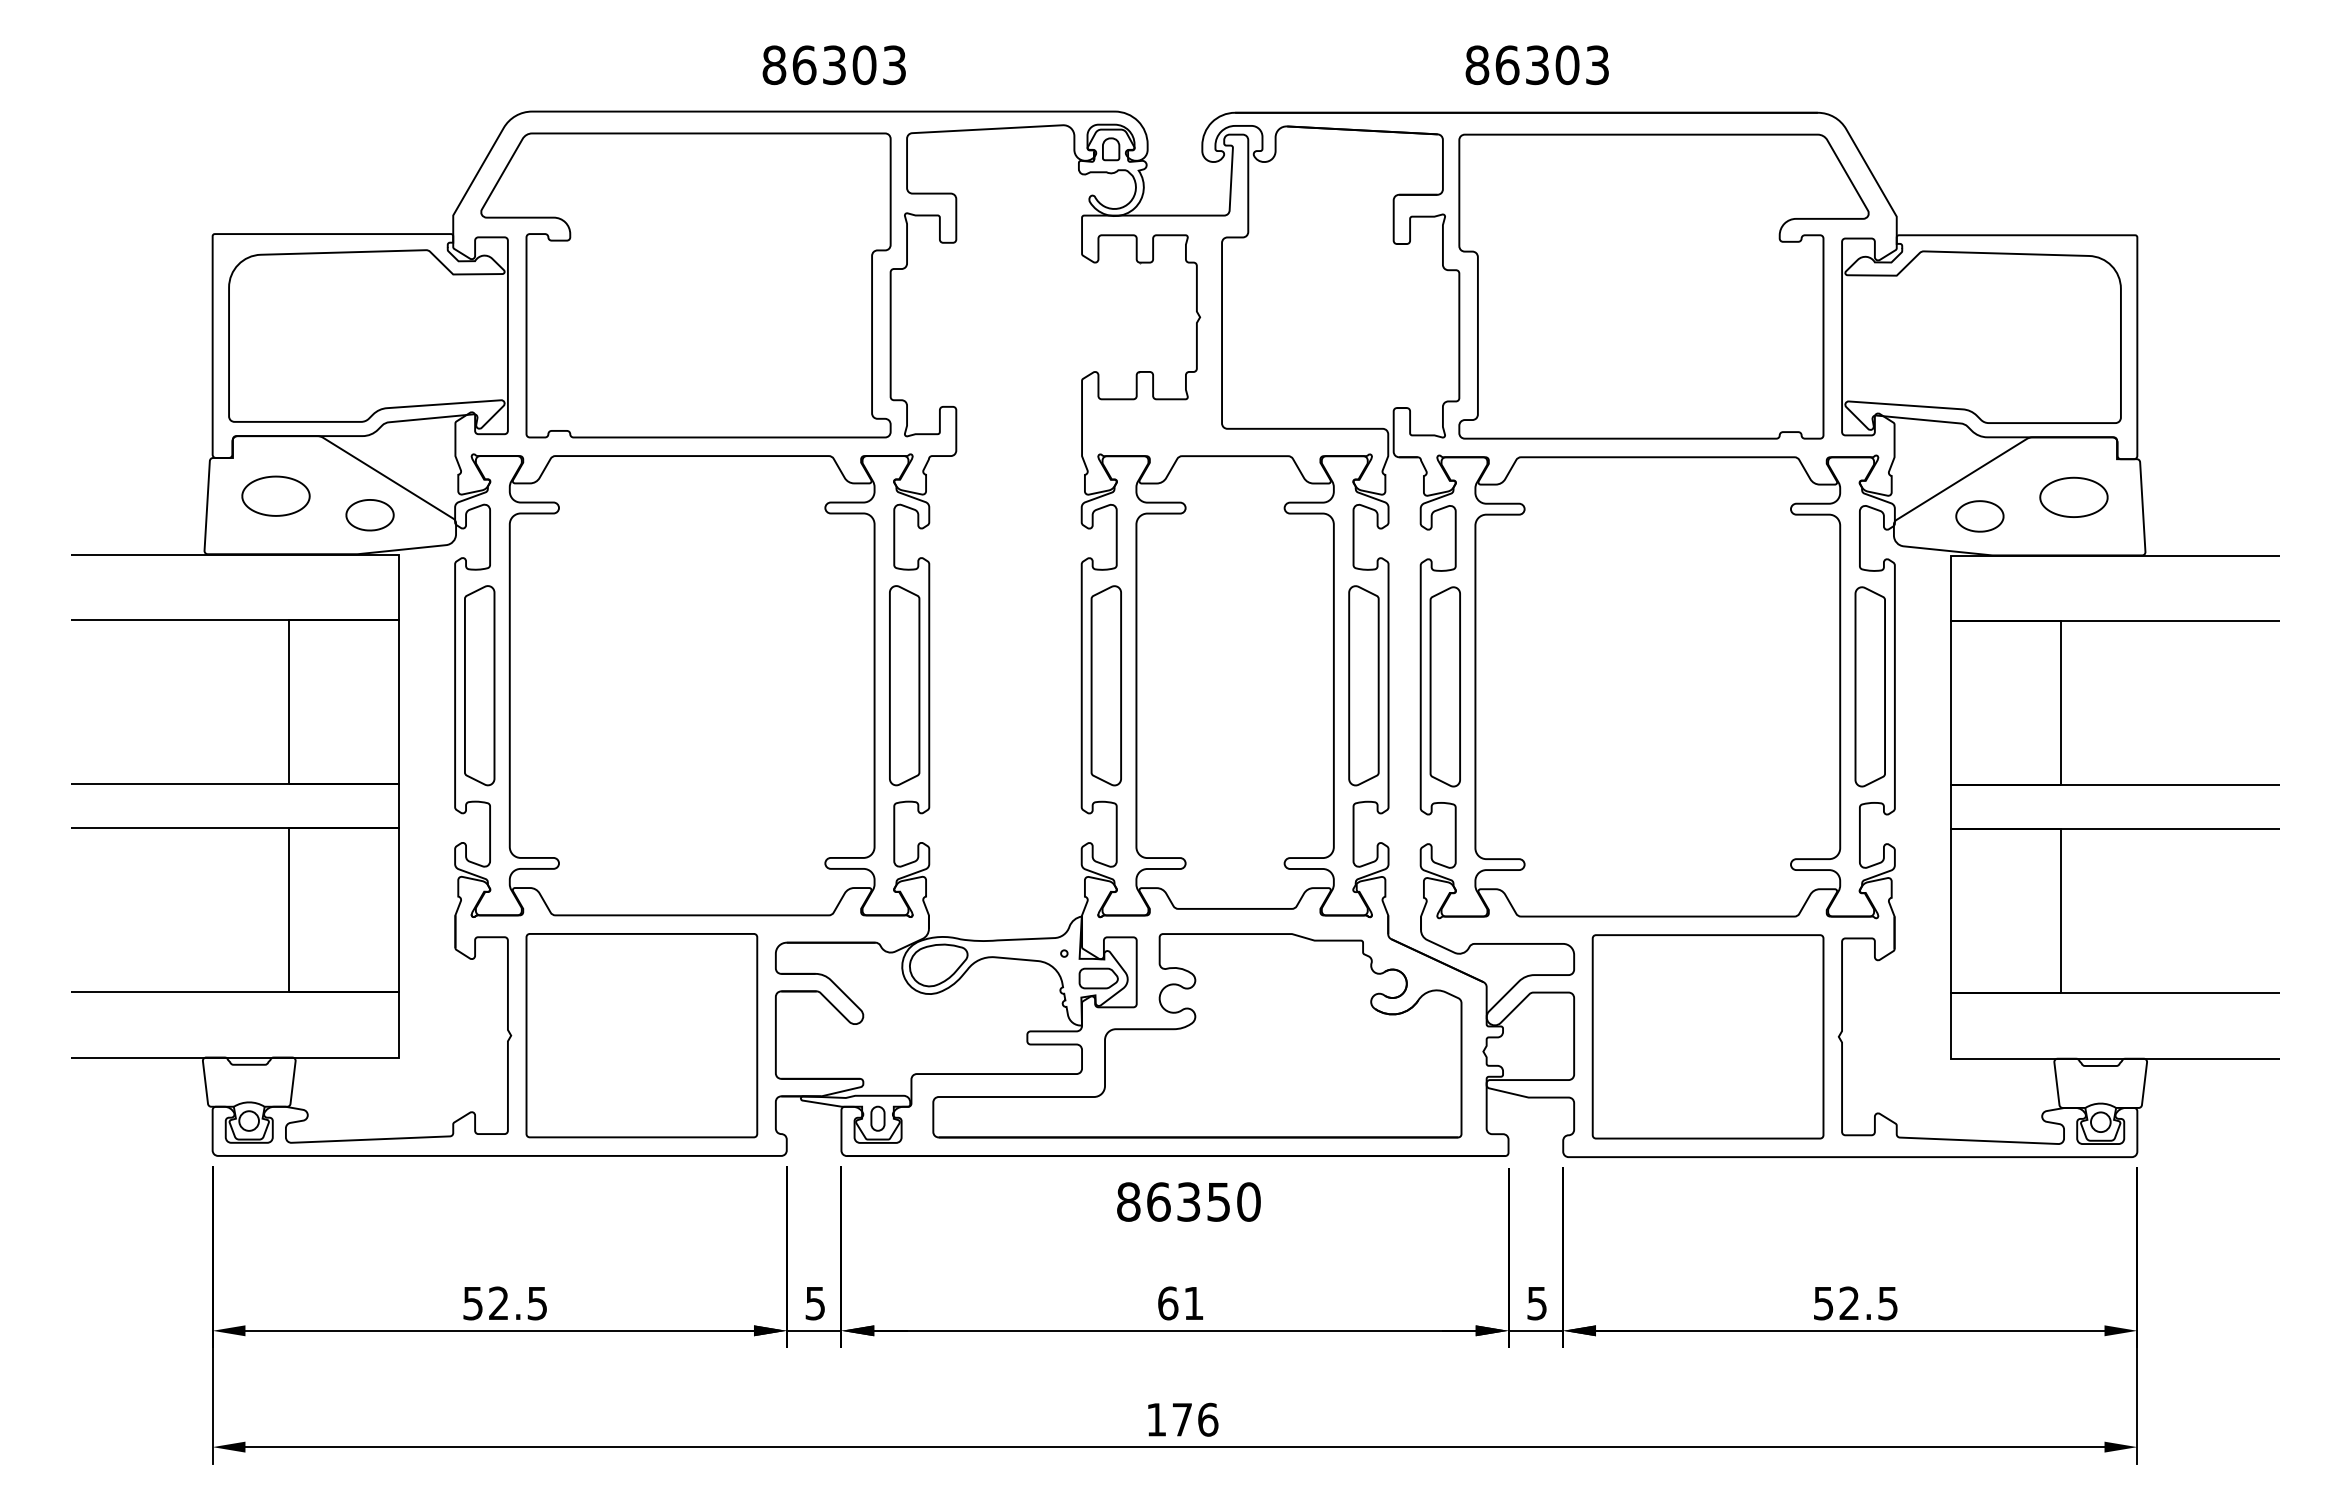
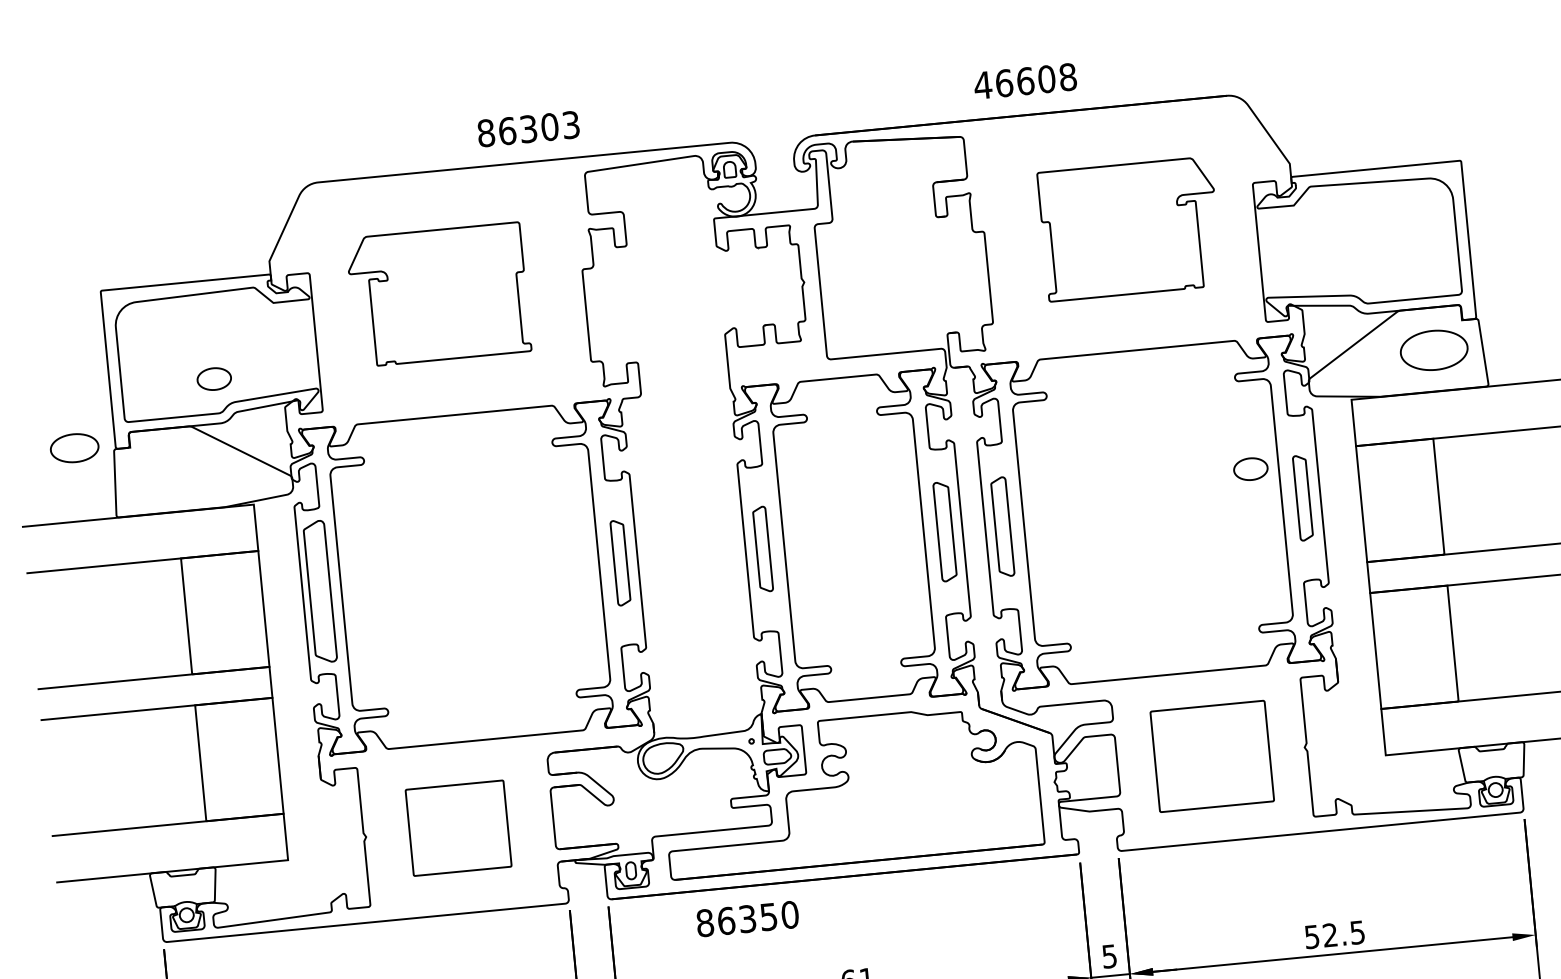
text: (1536, 65) -> (1024, 81), 86303 -> 46608
part: (685, 285) -> (438, 294), size x0.6
part: (1663, 286) -> (1129, 229), size x0.6
part: (275, 495) -> (74, 447), moved
part: (2073, 496) -> (1433, 349), size x1.4
part: (369, 515) -> (213, 379), moved
part: (1979, 516) -> (1250, 469), moved
part: (904, 685) -> (620, 562), size x0.6
part: (1105, 685) -> (762, 549), size x0.6
part: (1363, 685) -> (944, 531), size x0.7
part: (1444, 686) -> (1002, 526), size x0.7
part: (1869, 686) -> (1302, 497), size x0.6
part: (641, 1035) -> (458, 828), size x0.6
part: (1707, 1036) -> (1211, 756), size x0.7
text: (1188, 1201) -> (747, 918), moved

